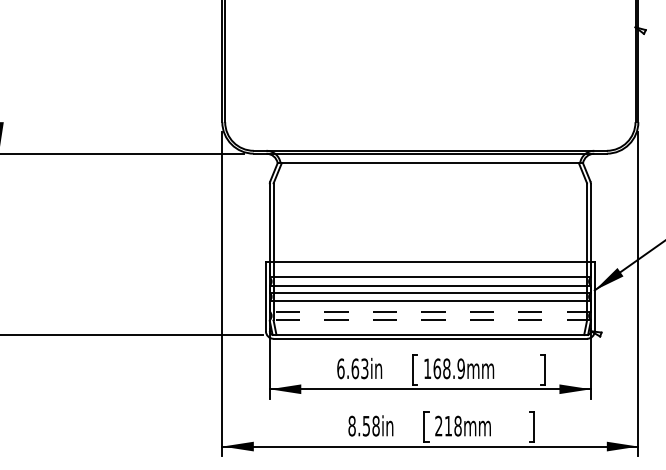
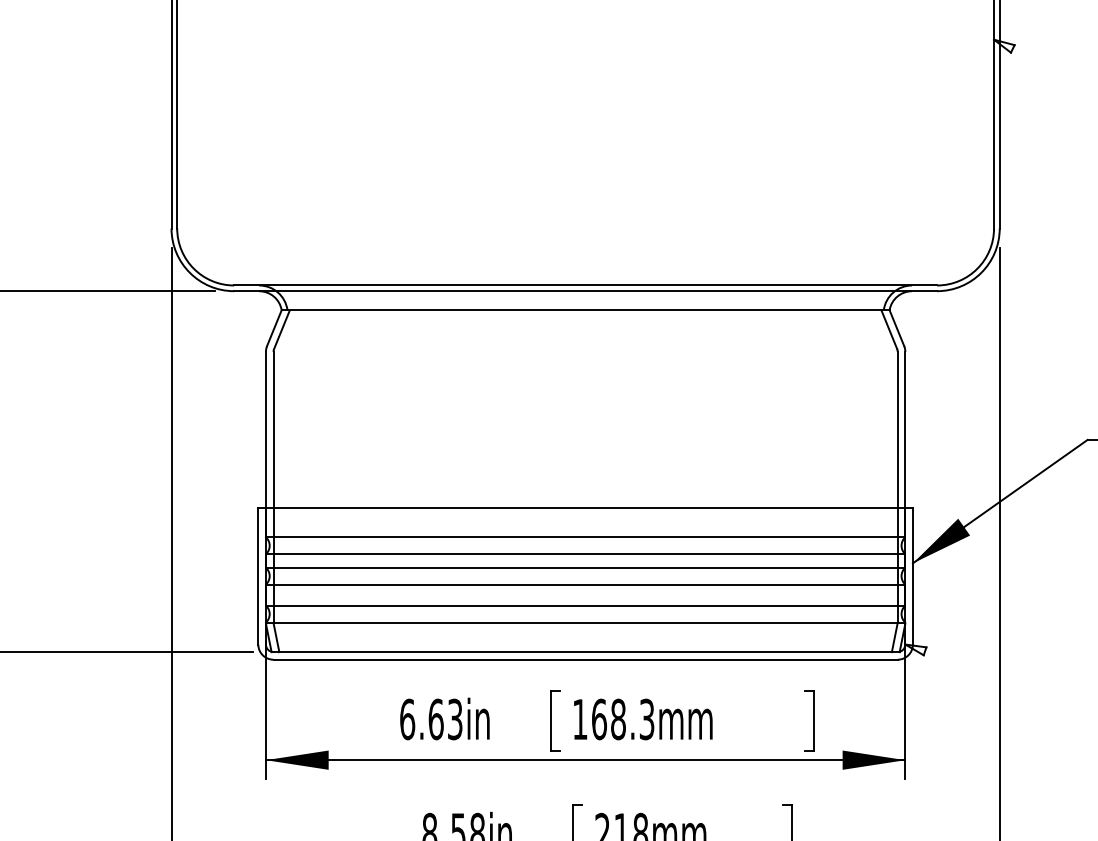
line: (430, 311) -> (585, 605), dashed -> solid
line: (430, 320) -> (585, 623), dashed -> solid
text: (460, 368) -> (645, 718), 168.9mm -> 168.3mm

